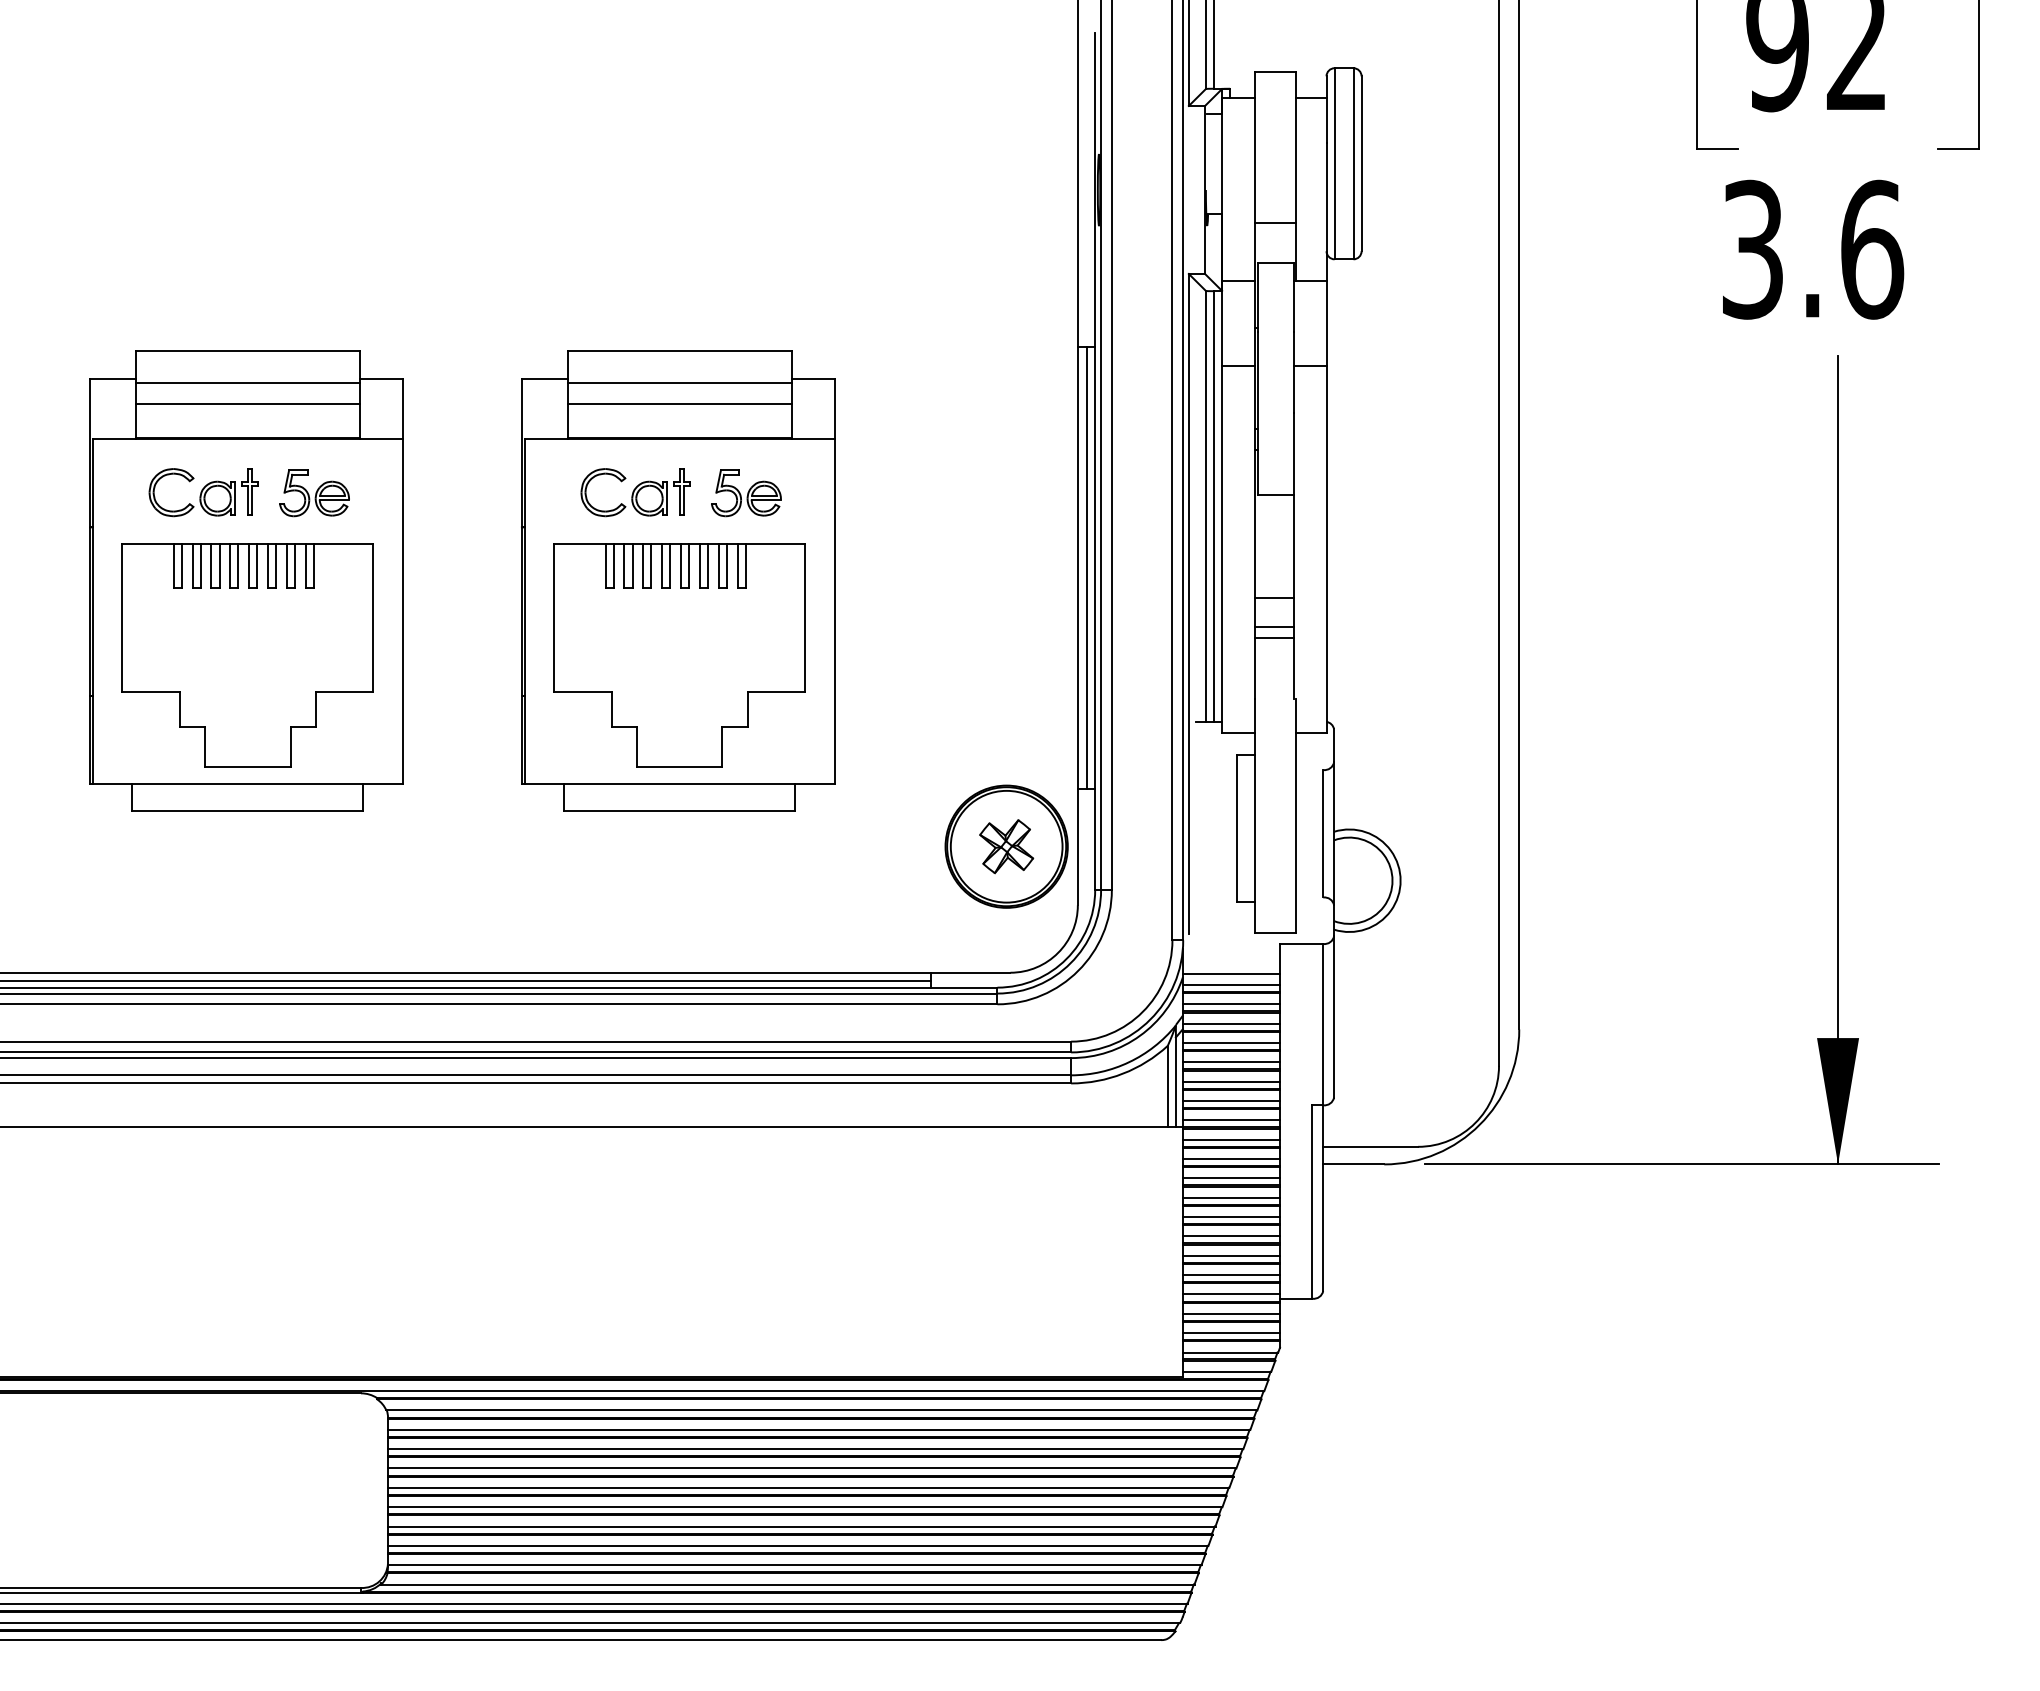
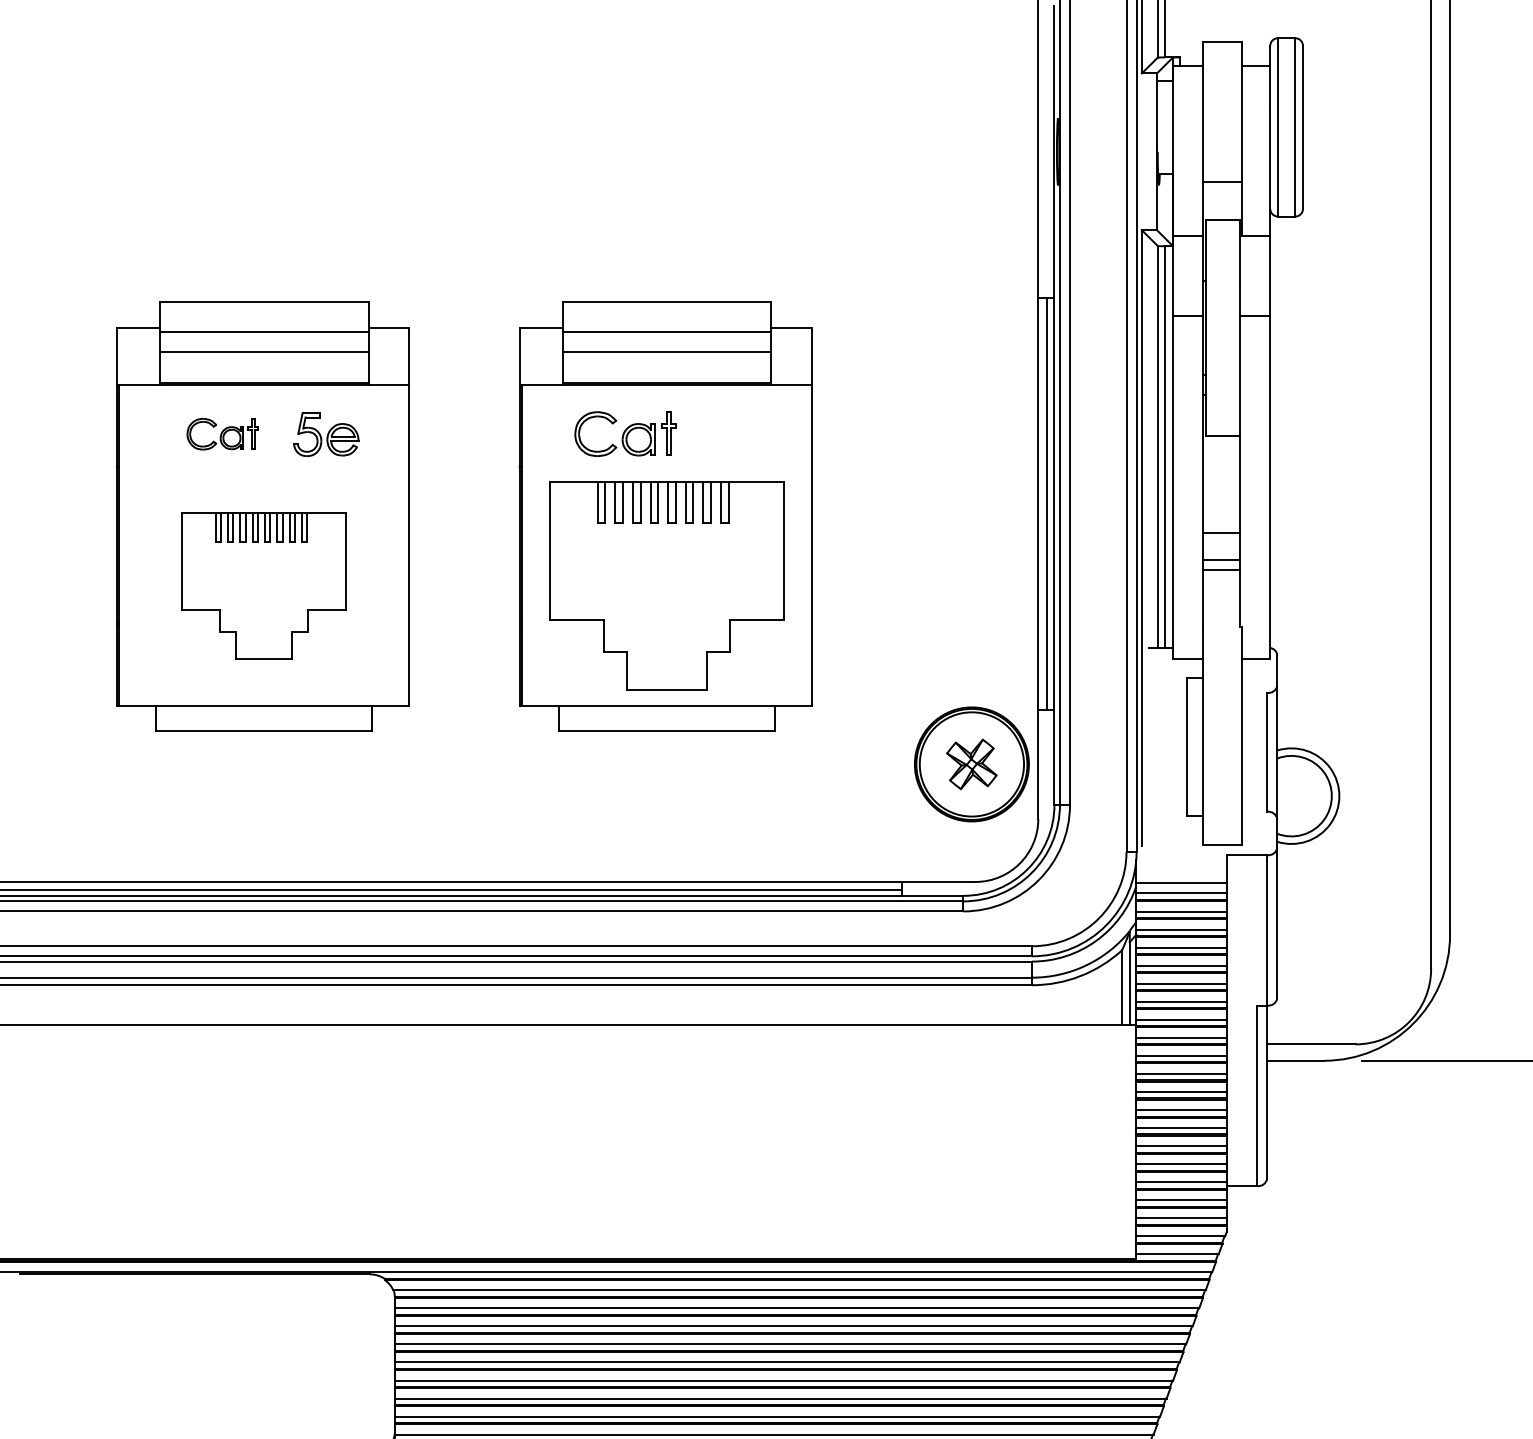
part: (203, 492) -> (222, 434), size x0.7
part: (746, 493) -> (729, 434), removed
part: (247, 655) -> (263, 586), size x0.7

